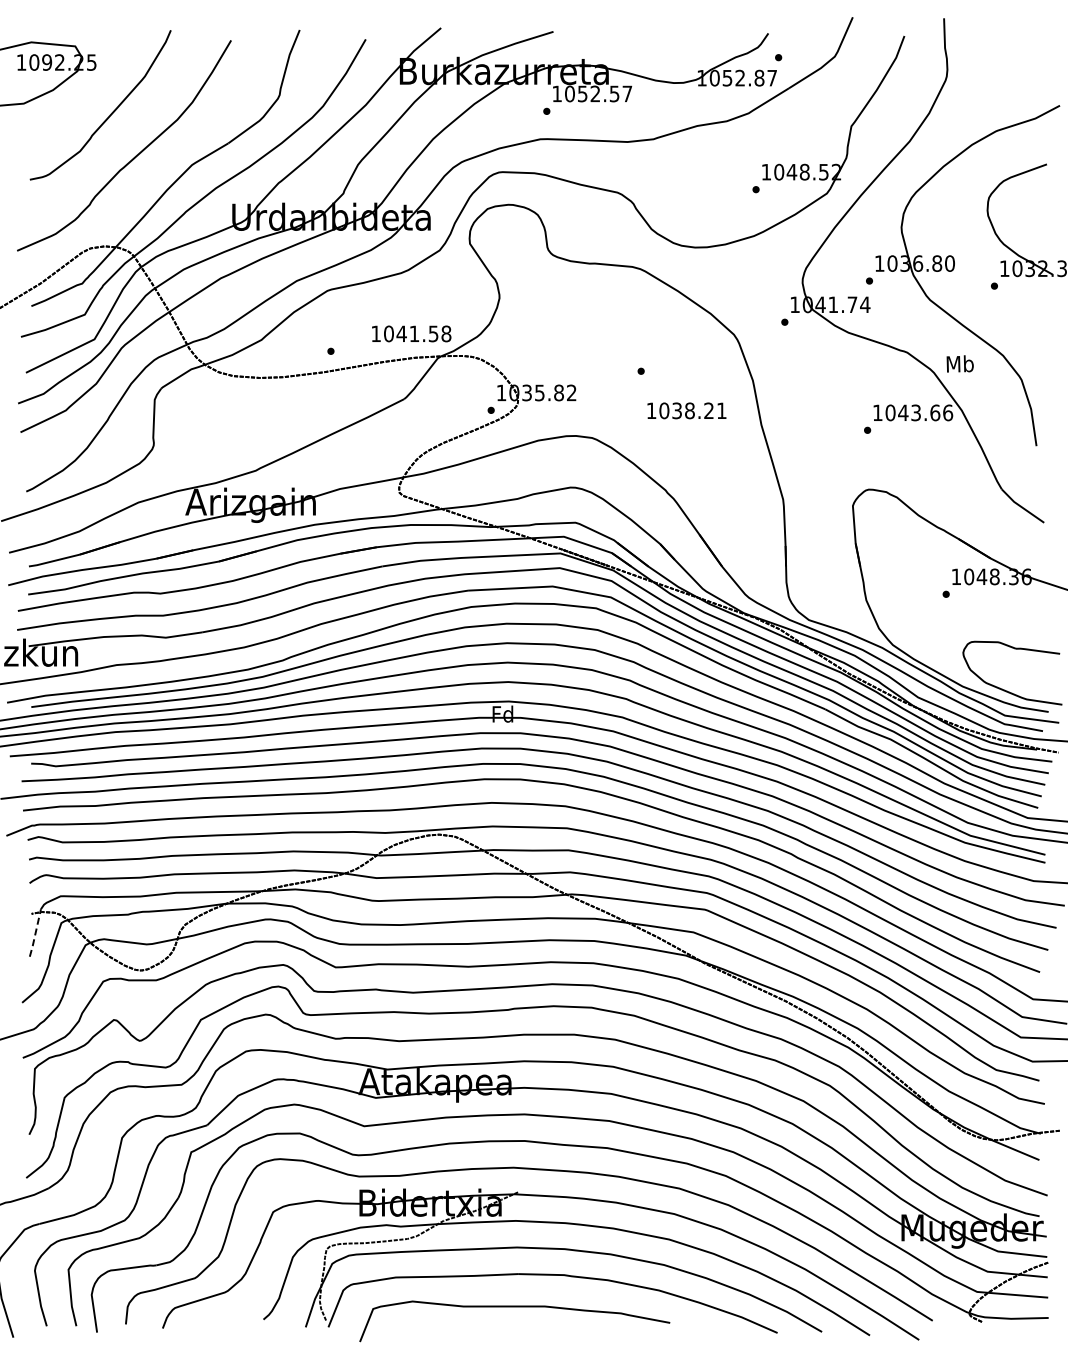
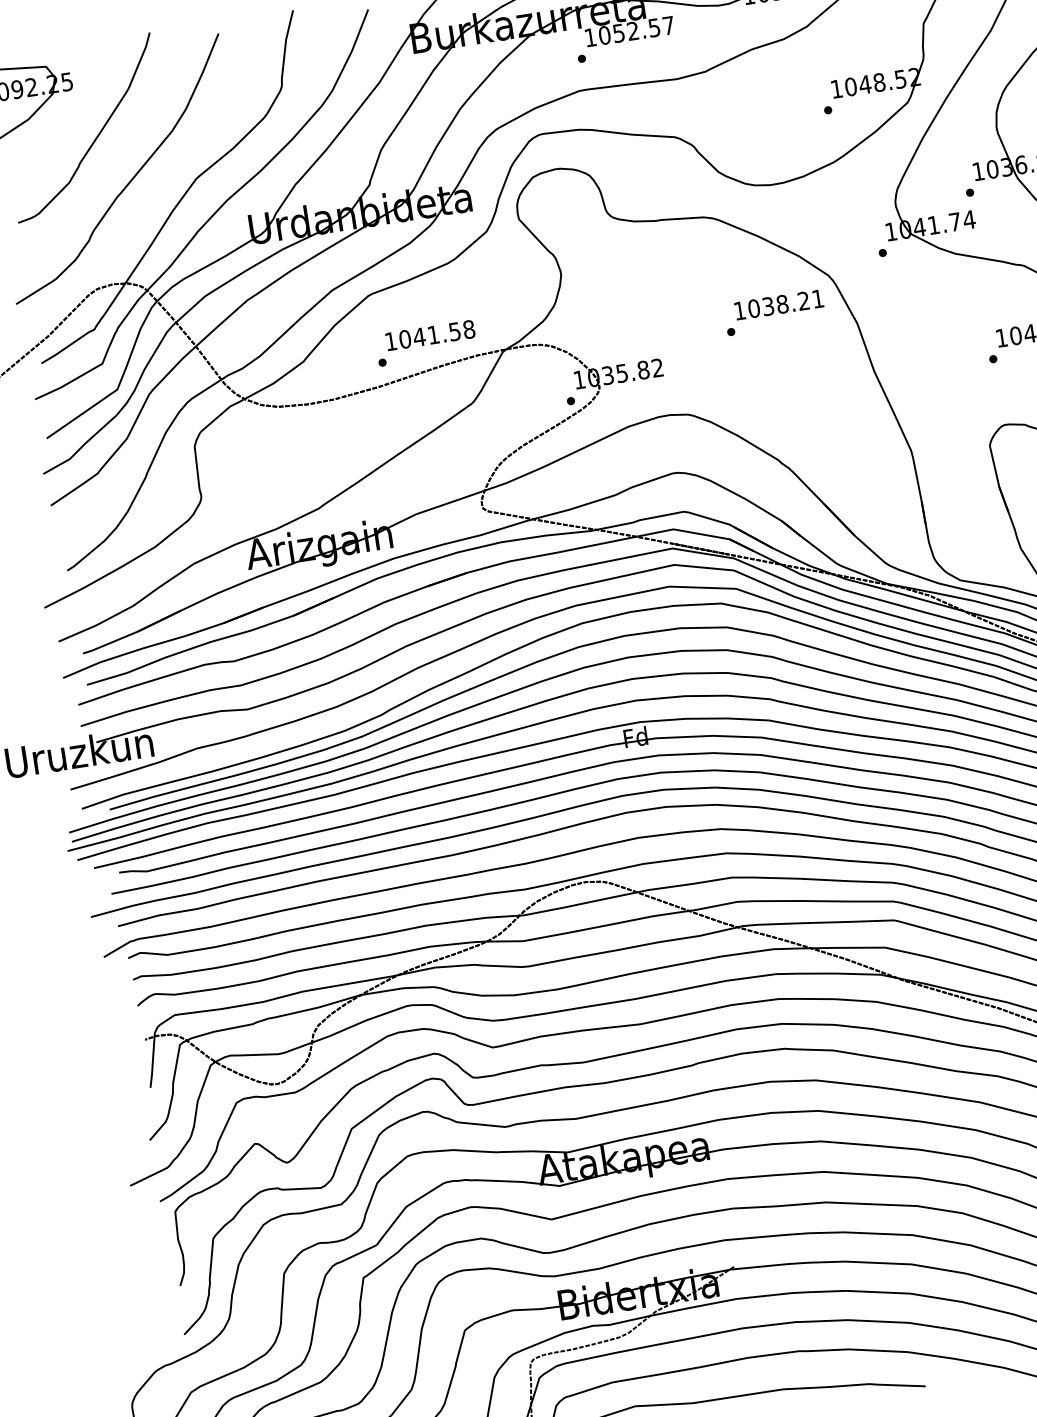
text: (411, 333) -> (430, 335), moved
text: (686, 410) -> (778, 304), moved
line: (35, 933) -> (152, 1060), dashed -> solid

